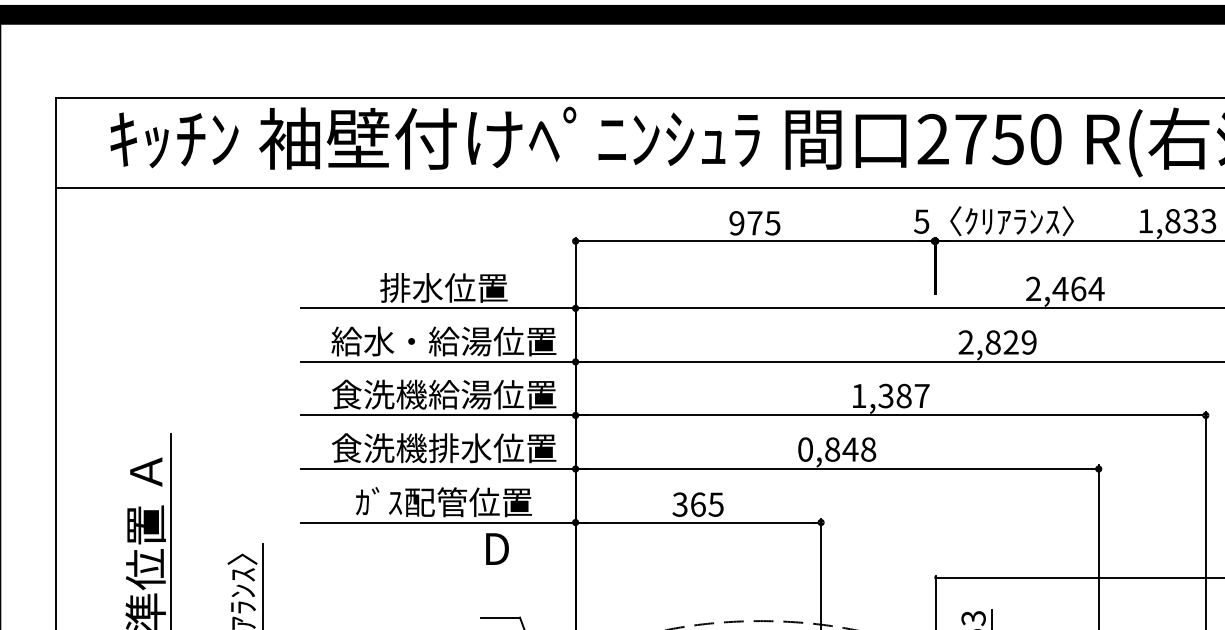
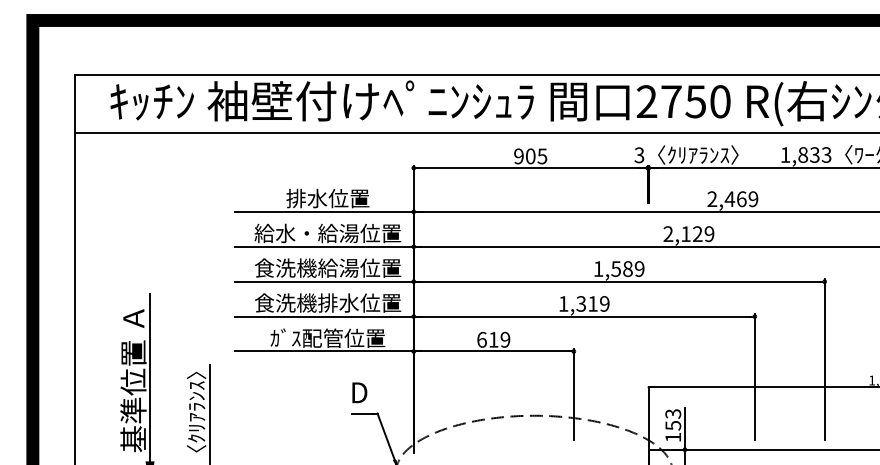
text: (921, 220) -> (639, 154), 5 -> 3
text: (754, 223) -> (530, 156), 975 -> 905
text: (1096, 289) -> (753, 199), 2,464 -> 2,469
text: (992, 343) -> (685, 234), 2,829 -> 2,129
text: (903, 395) -> (627, 268), 1,387 -> 1,589
text: (837, 448) -> (584, 303), 0,848 -> 1,319
text: (697, 504) -> (493, 339), 365 -> 619
text: (496, 548) -> (359, 392), moved

